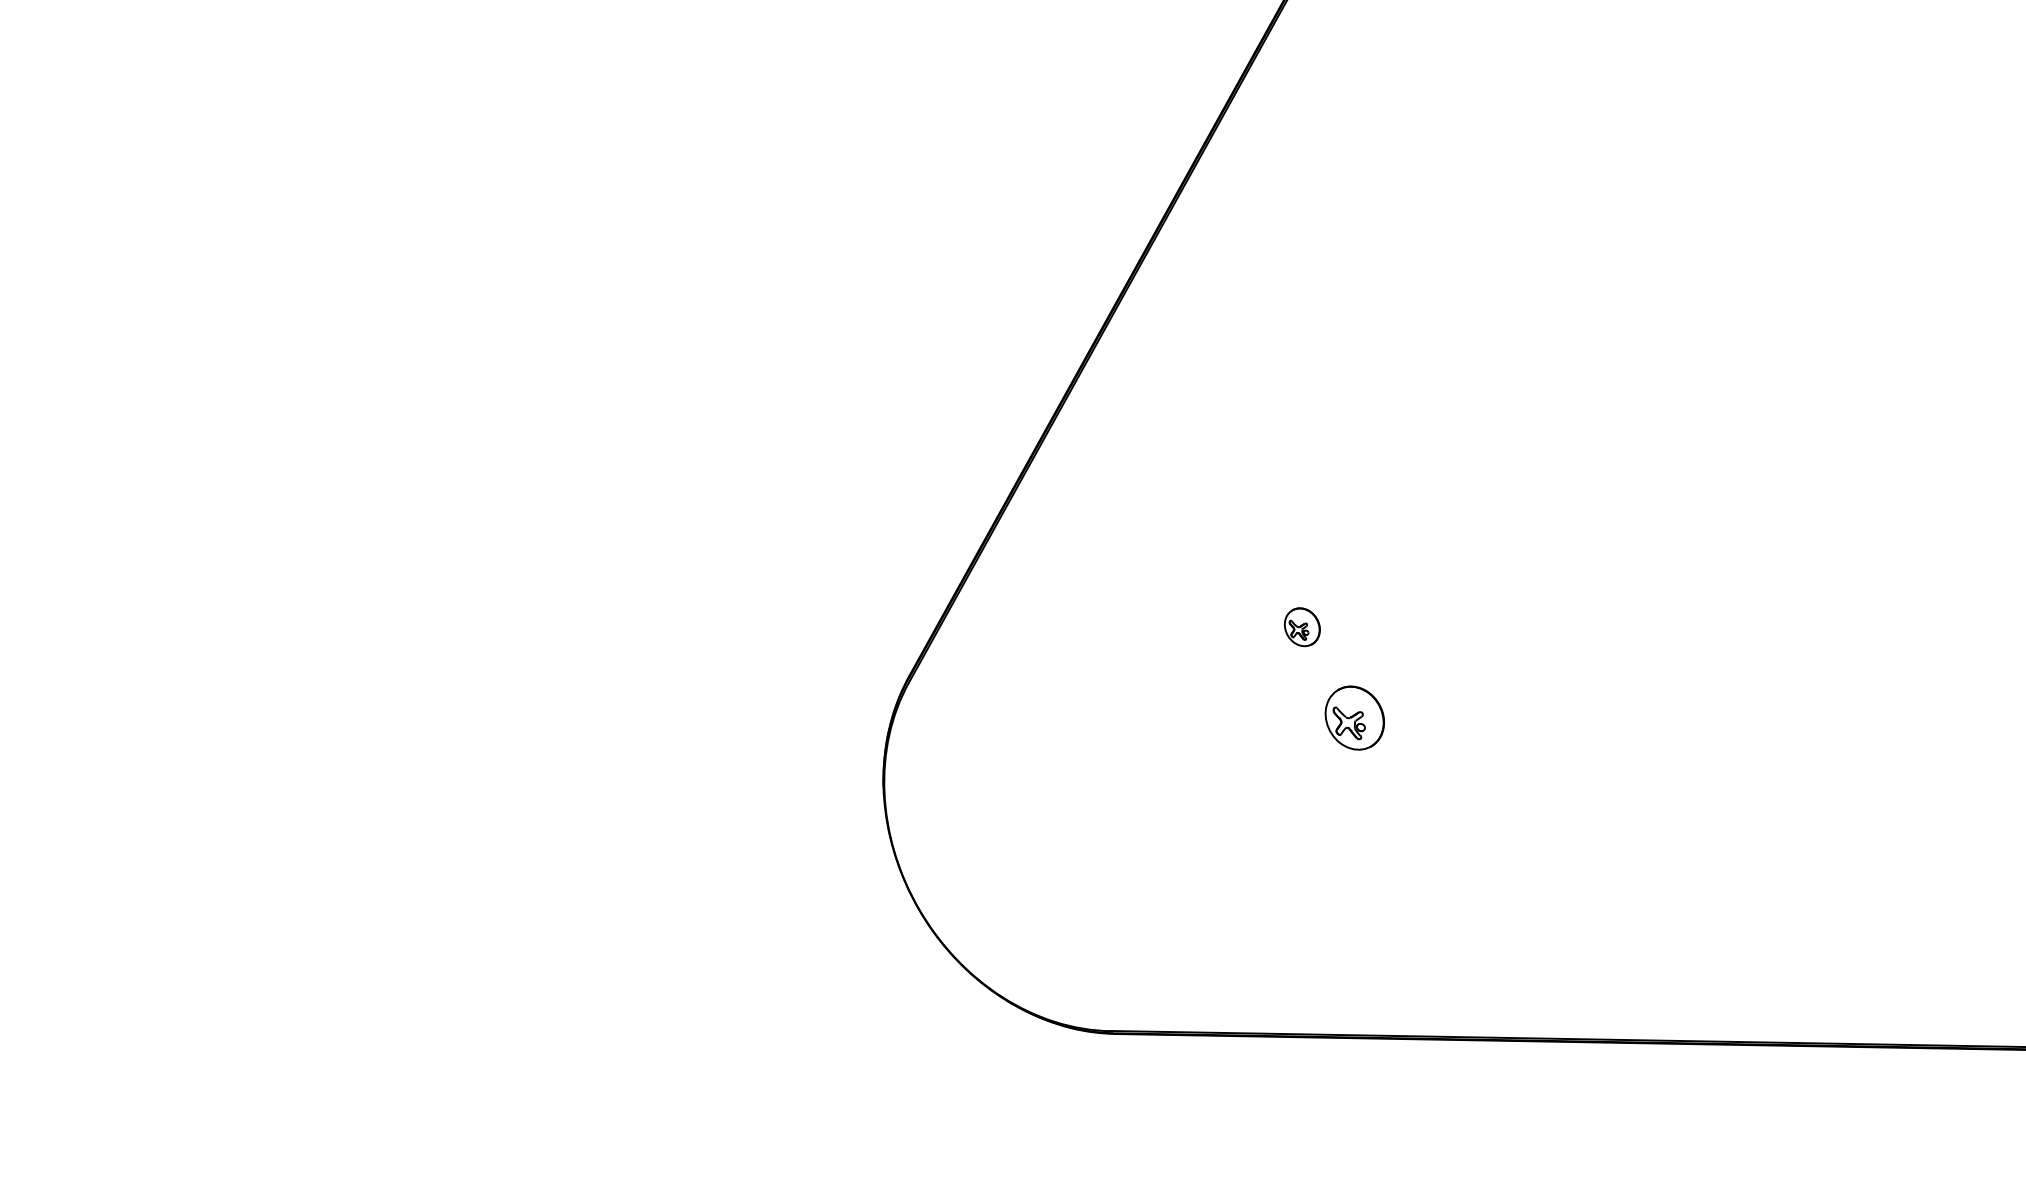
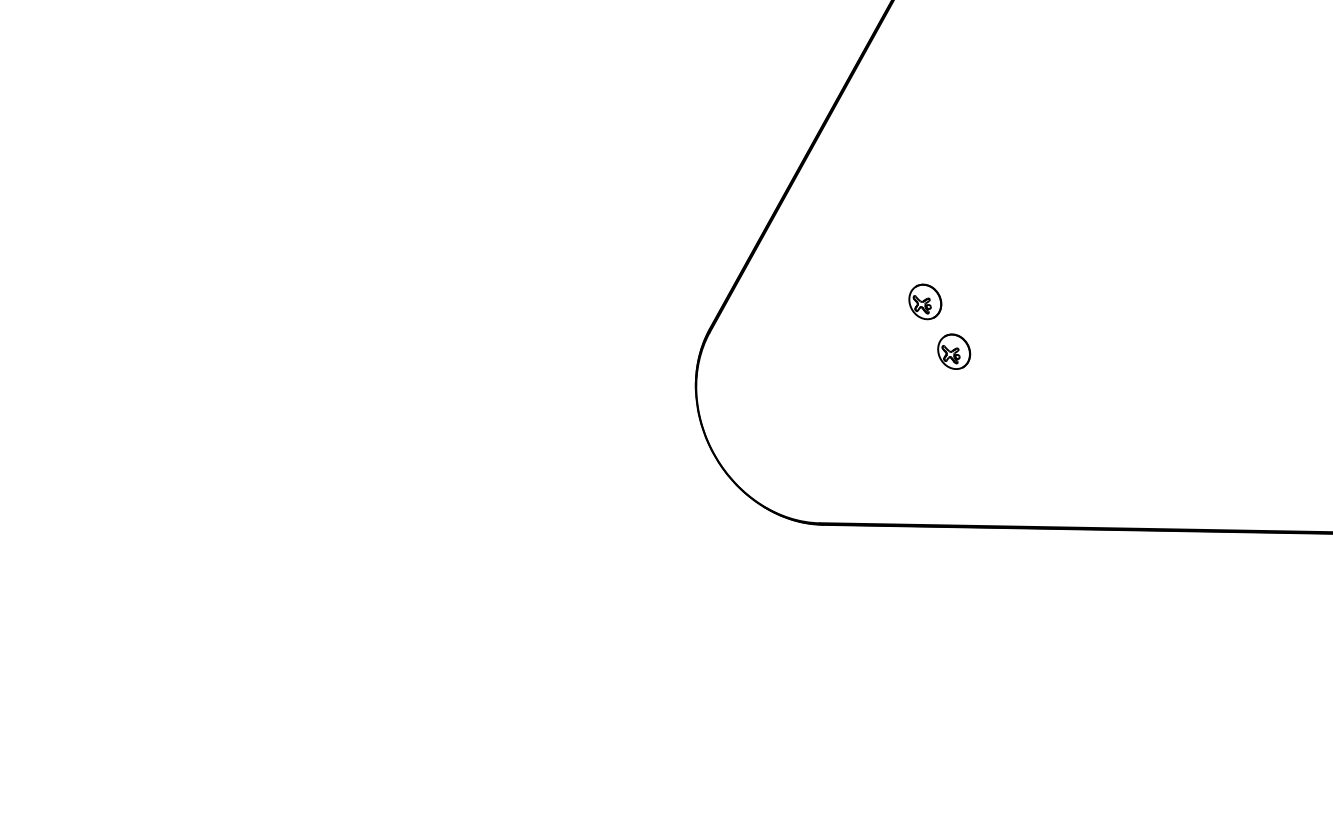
part: (1302, 626) -> (925, 301), size x1.67

